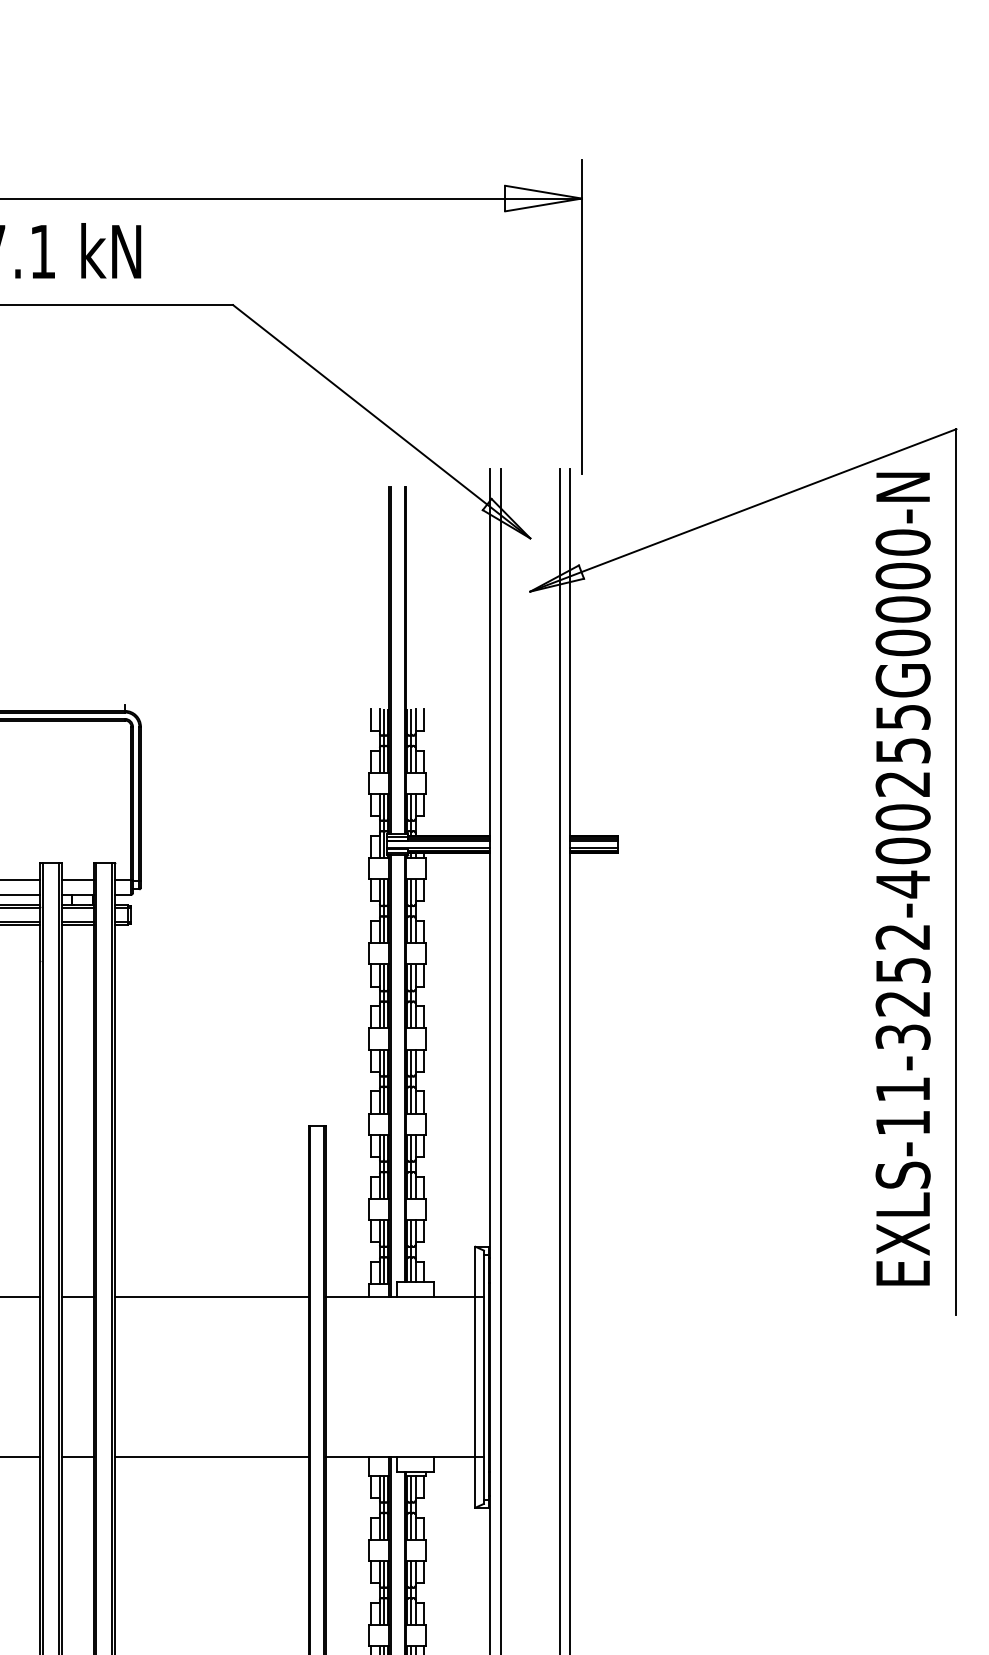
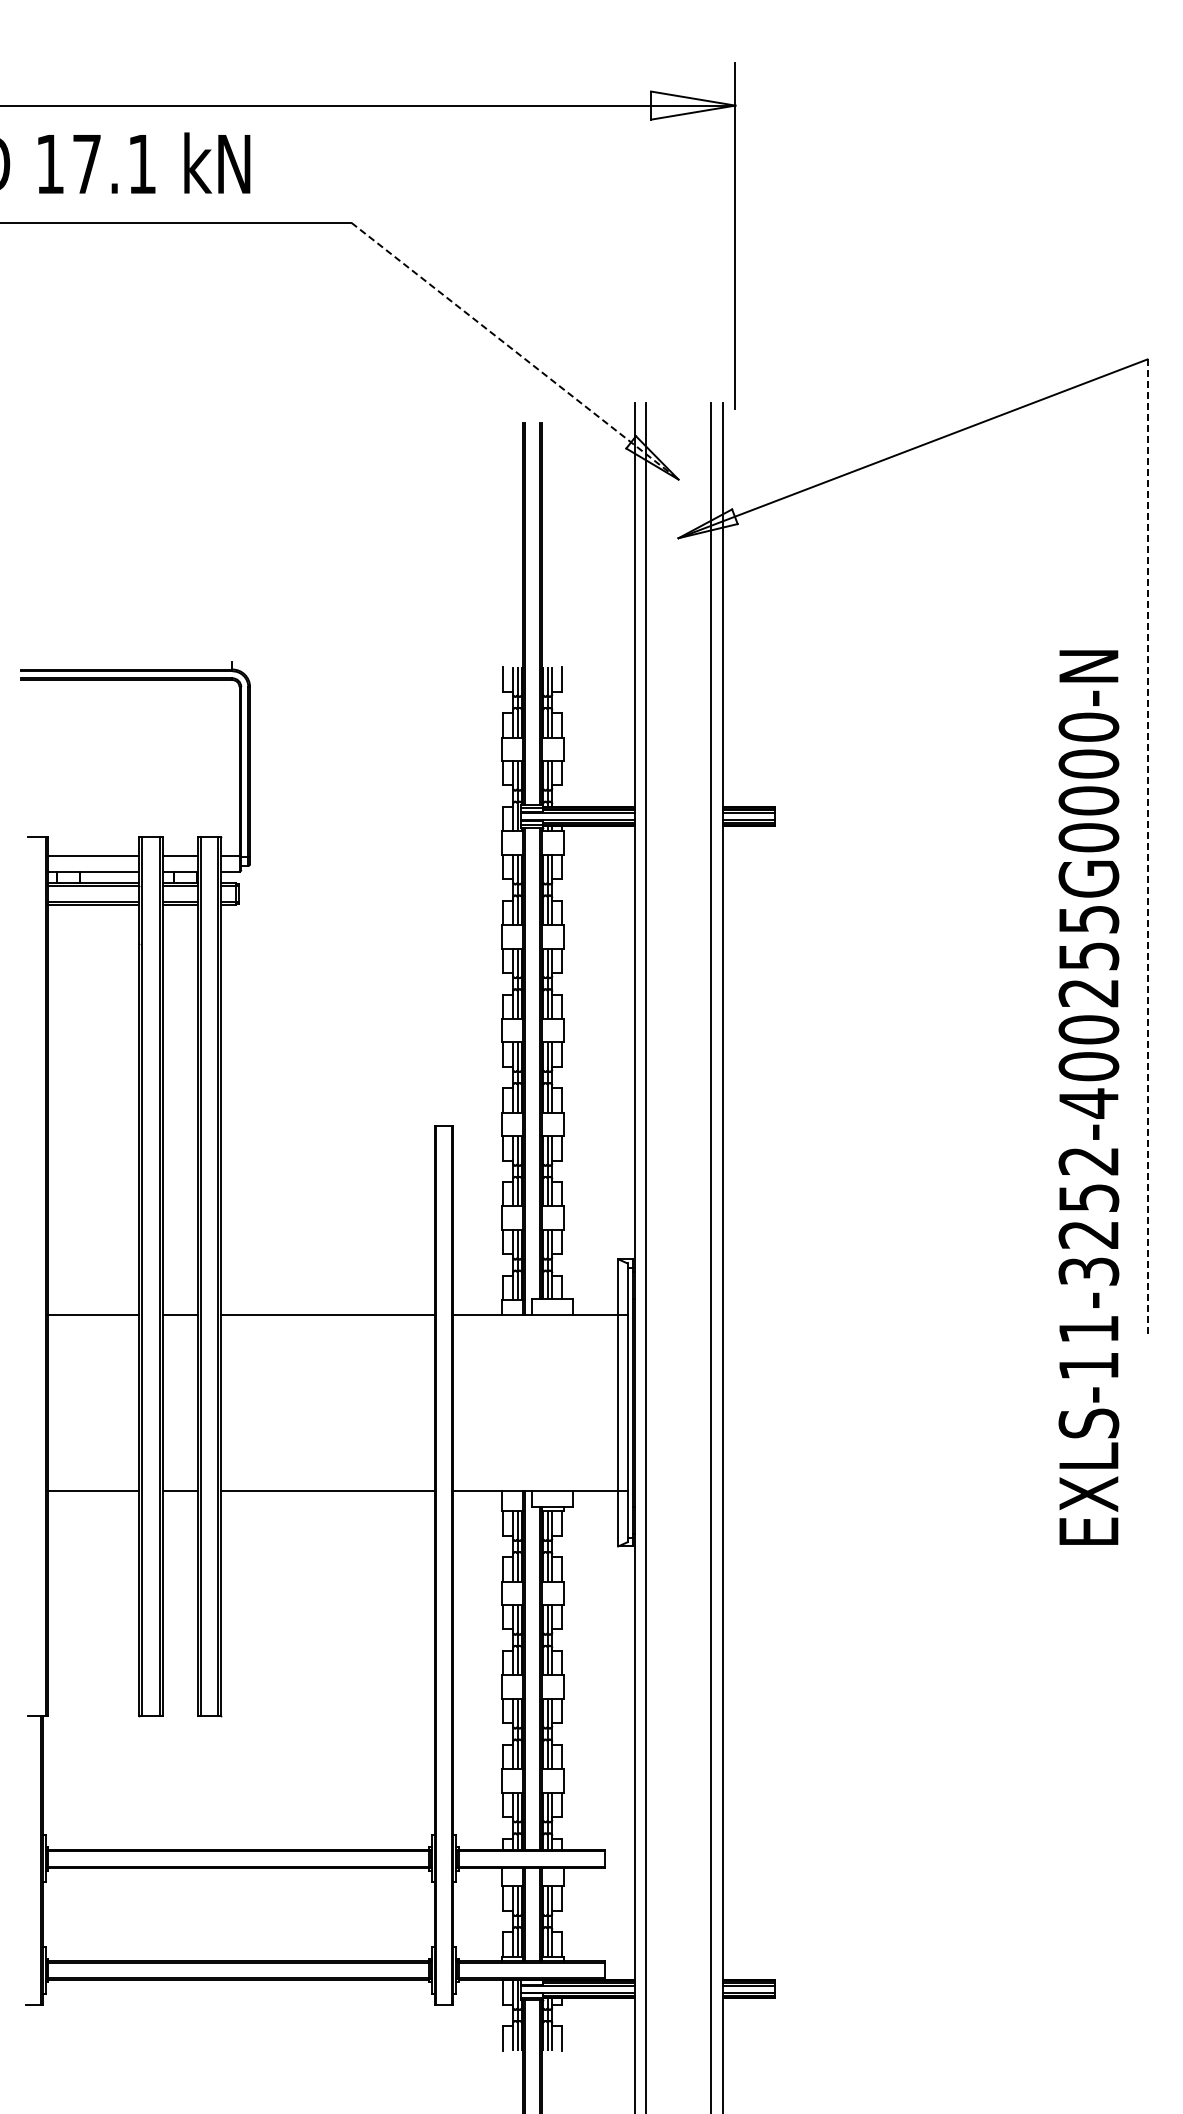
line: (382, 421) -> (515, 351), solid -> dashed
line: (956, 871) -> (1147, 846), solid -> dashed
text: (902, 879) -> (1088, 1097), moved

